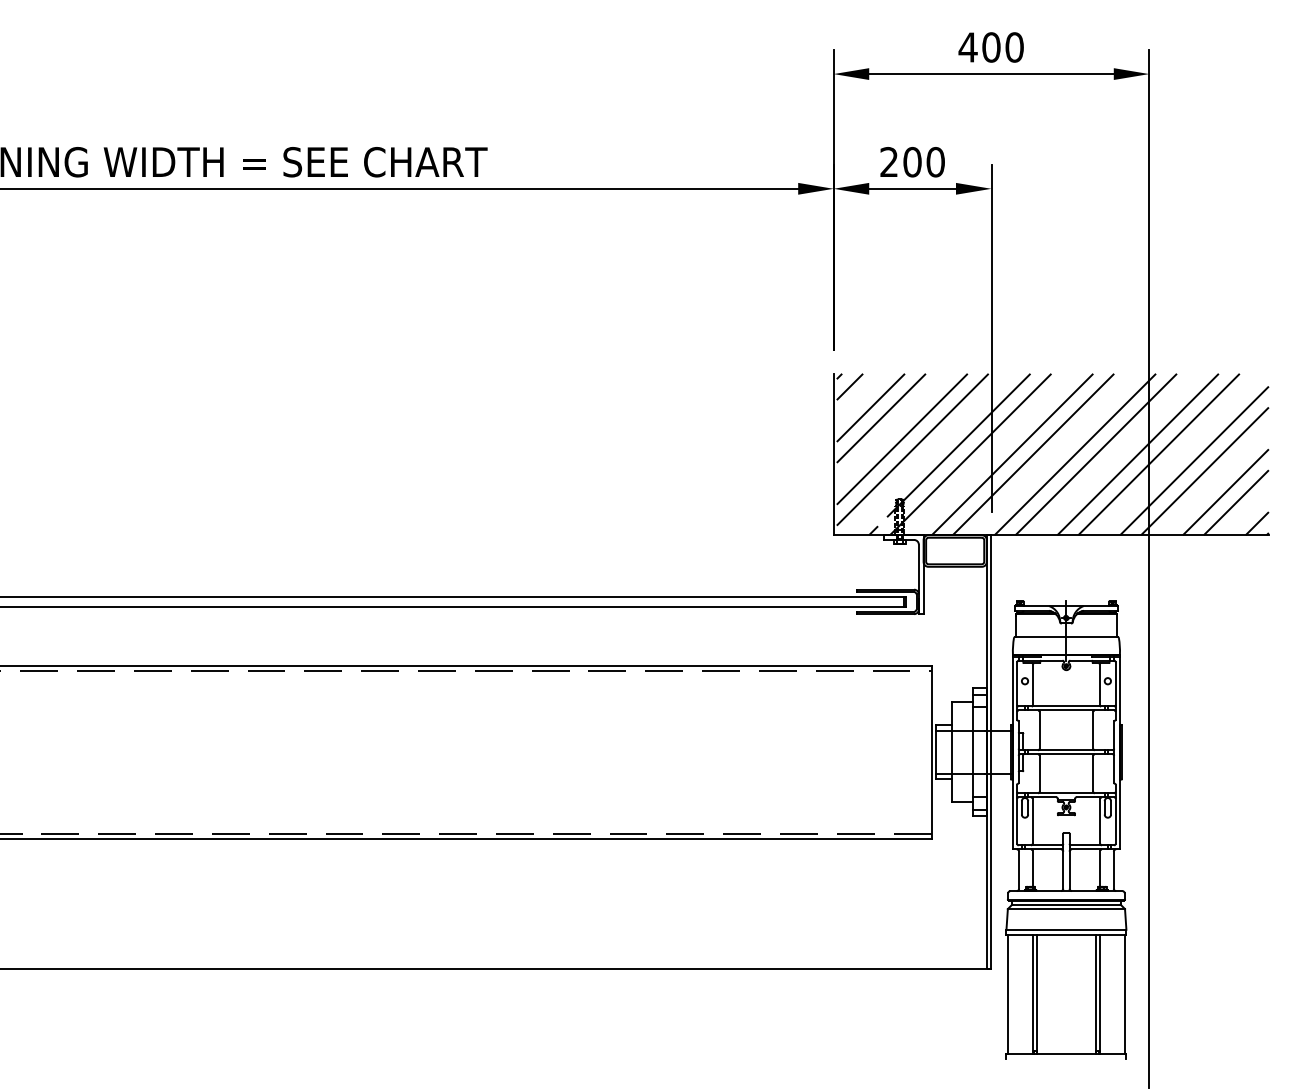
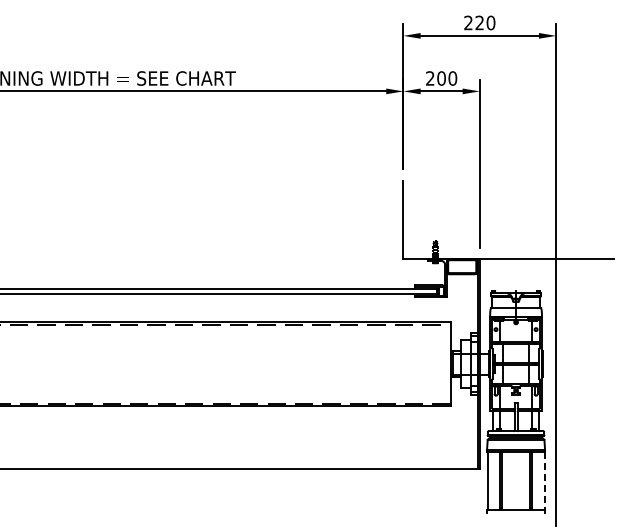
text: (978, 46) -> (473, 22), 400 -> 220
hatch: (1052, 453) -> (509, 219), removed
line: (1125, 995) -> (544, 481), solid -> dashed

